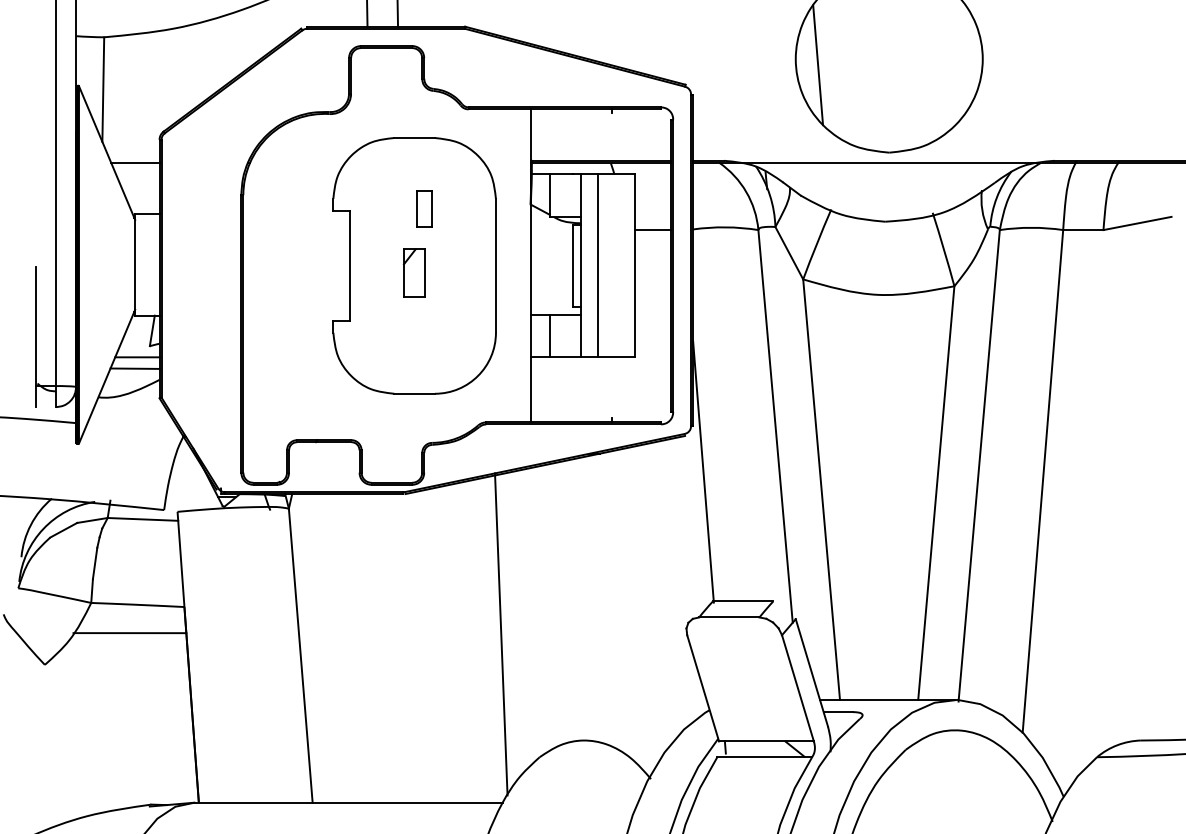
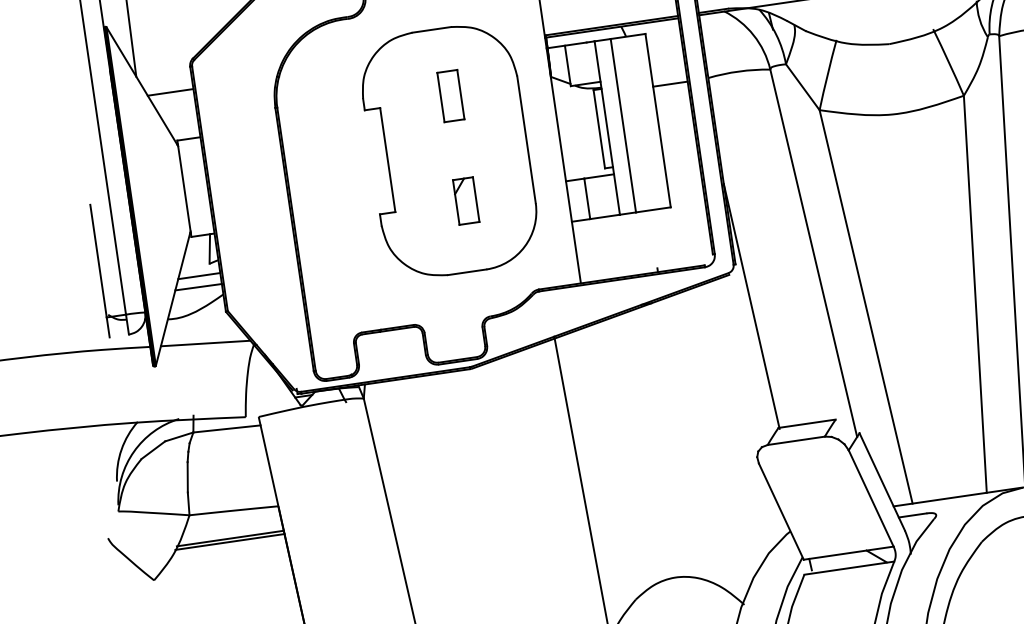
part: (424, 208) -> (450, 95), size x1.43
part: (413, 272) -> (465, 200), moved
line: (133, 427) -> (205, 343), added
line: (128, 636) -> (229, 541), added

